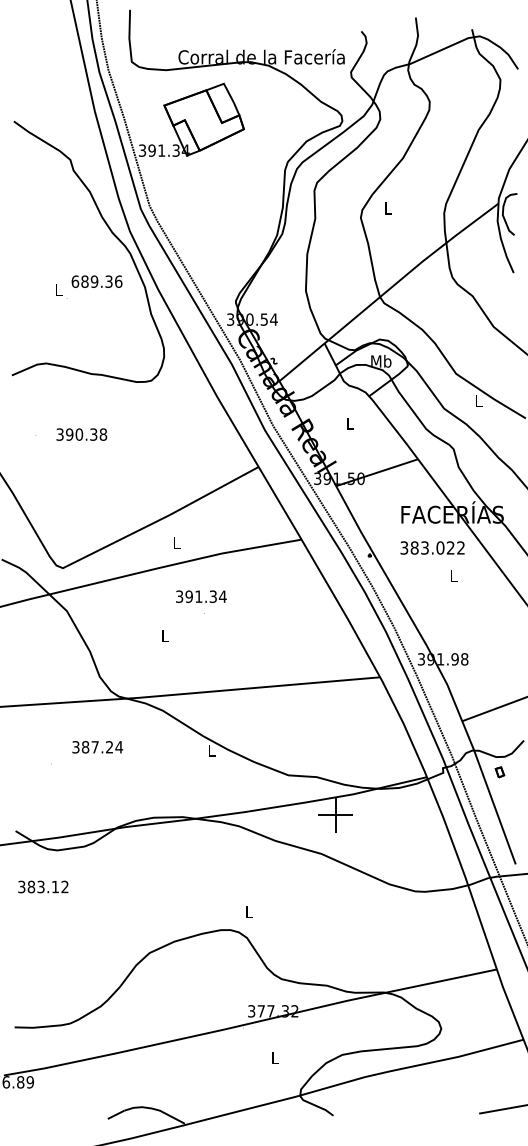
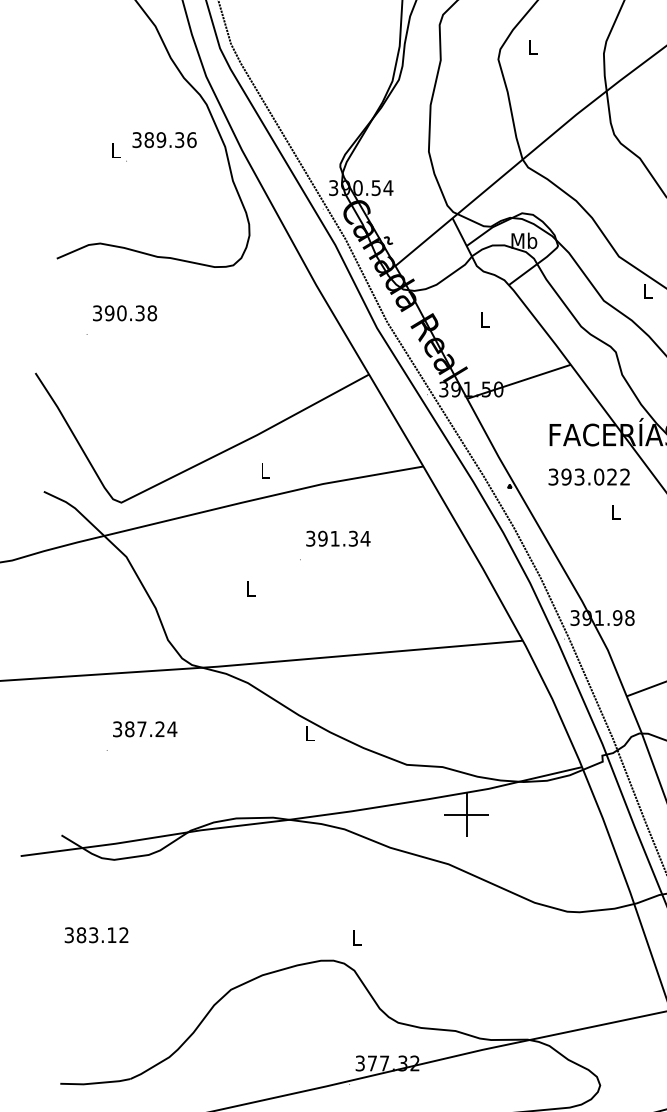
text: (75, 281) -> (137, 139), 689.36 -> 389.36
text: (81, 434) -> (124, 313), moved
text: (414, 547) -> (566, 476), 383.022 -> 393.022
text: (201, 596) -> (338, 538), moved
text: (97, 747) -> (144, 729), moved
text: (43, 886) -> (96, 934), moved

